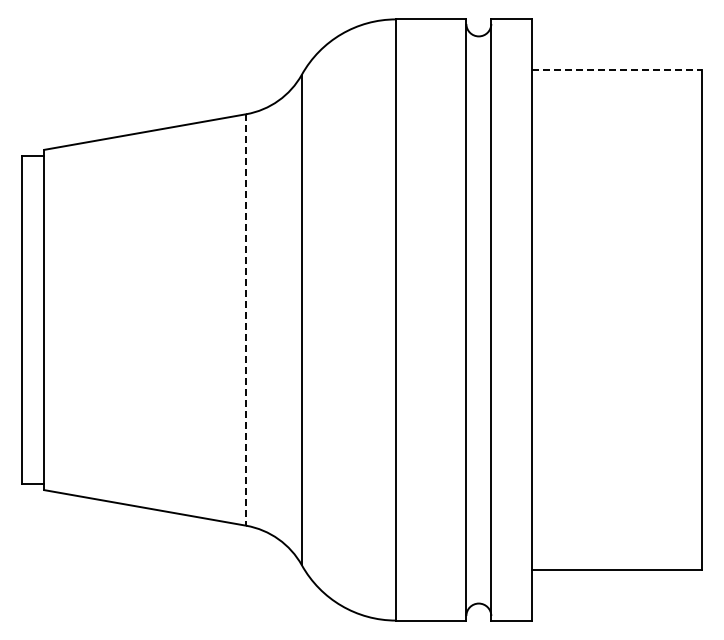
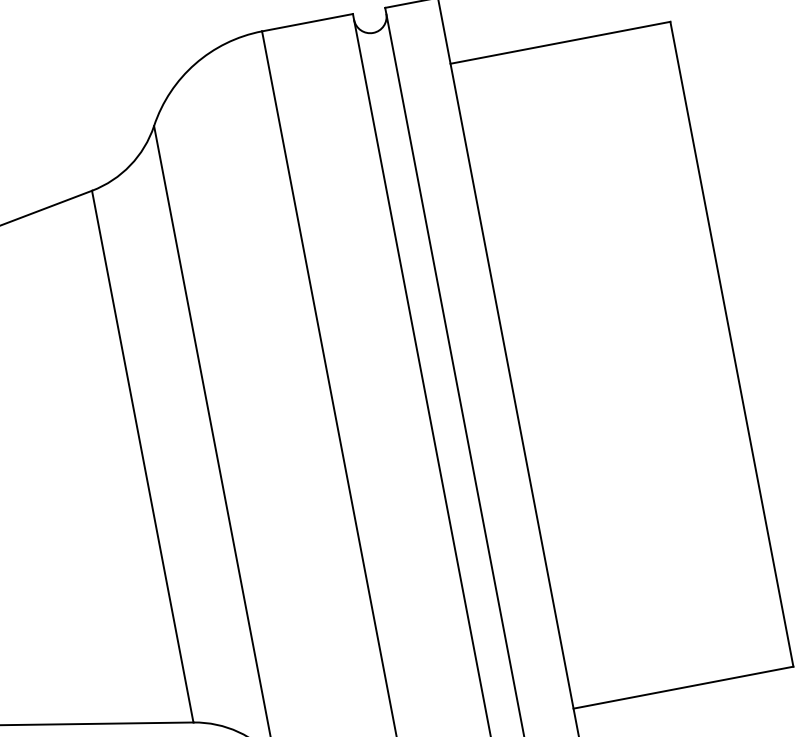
line: (617, 70) -> (560, 42), dashed -> solid
line: (246, 319) -> (142, 455), dashed -> solid

